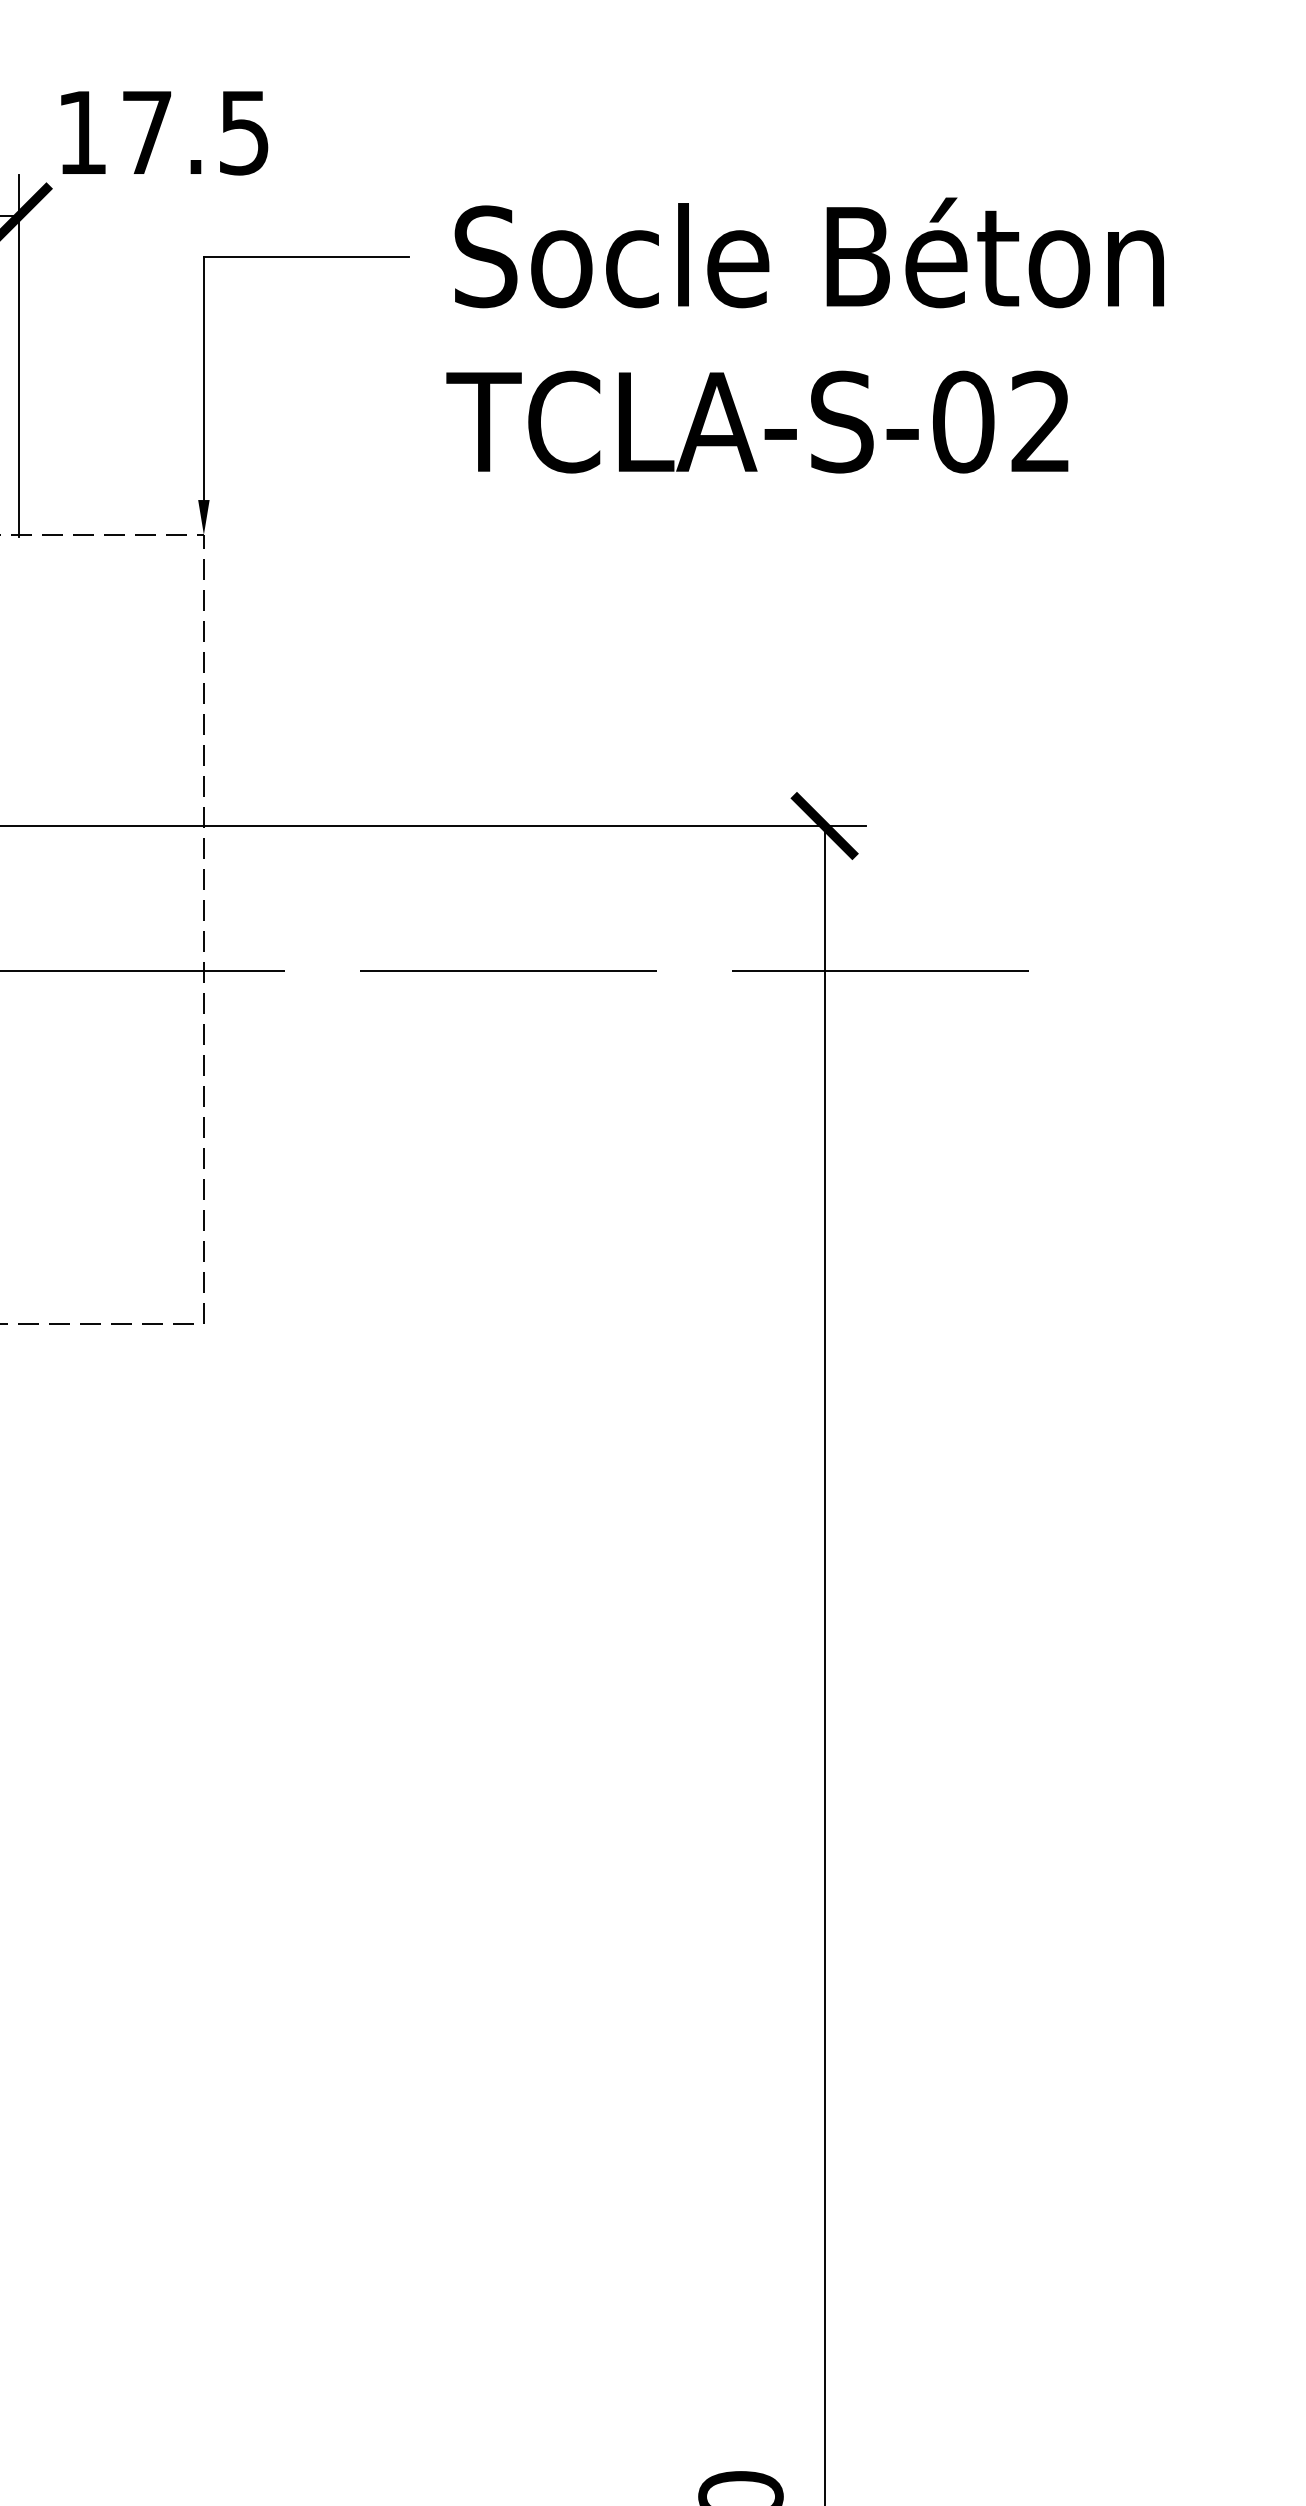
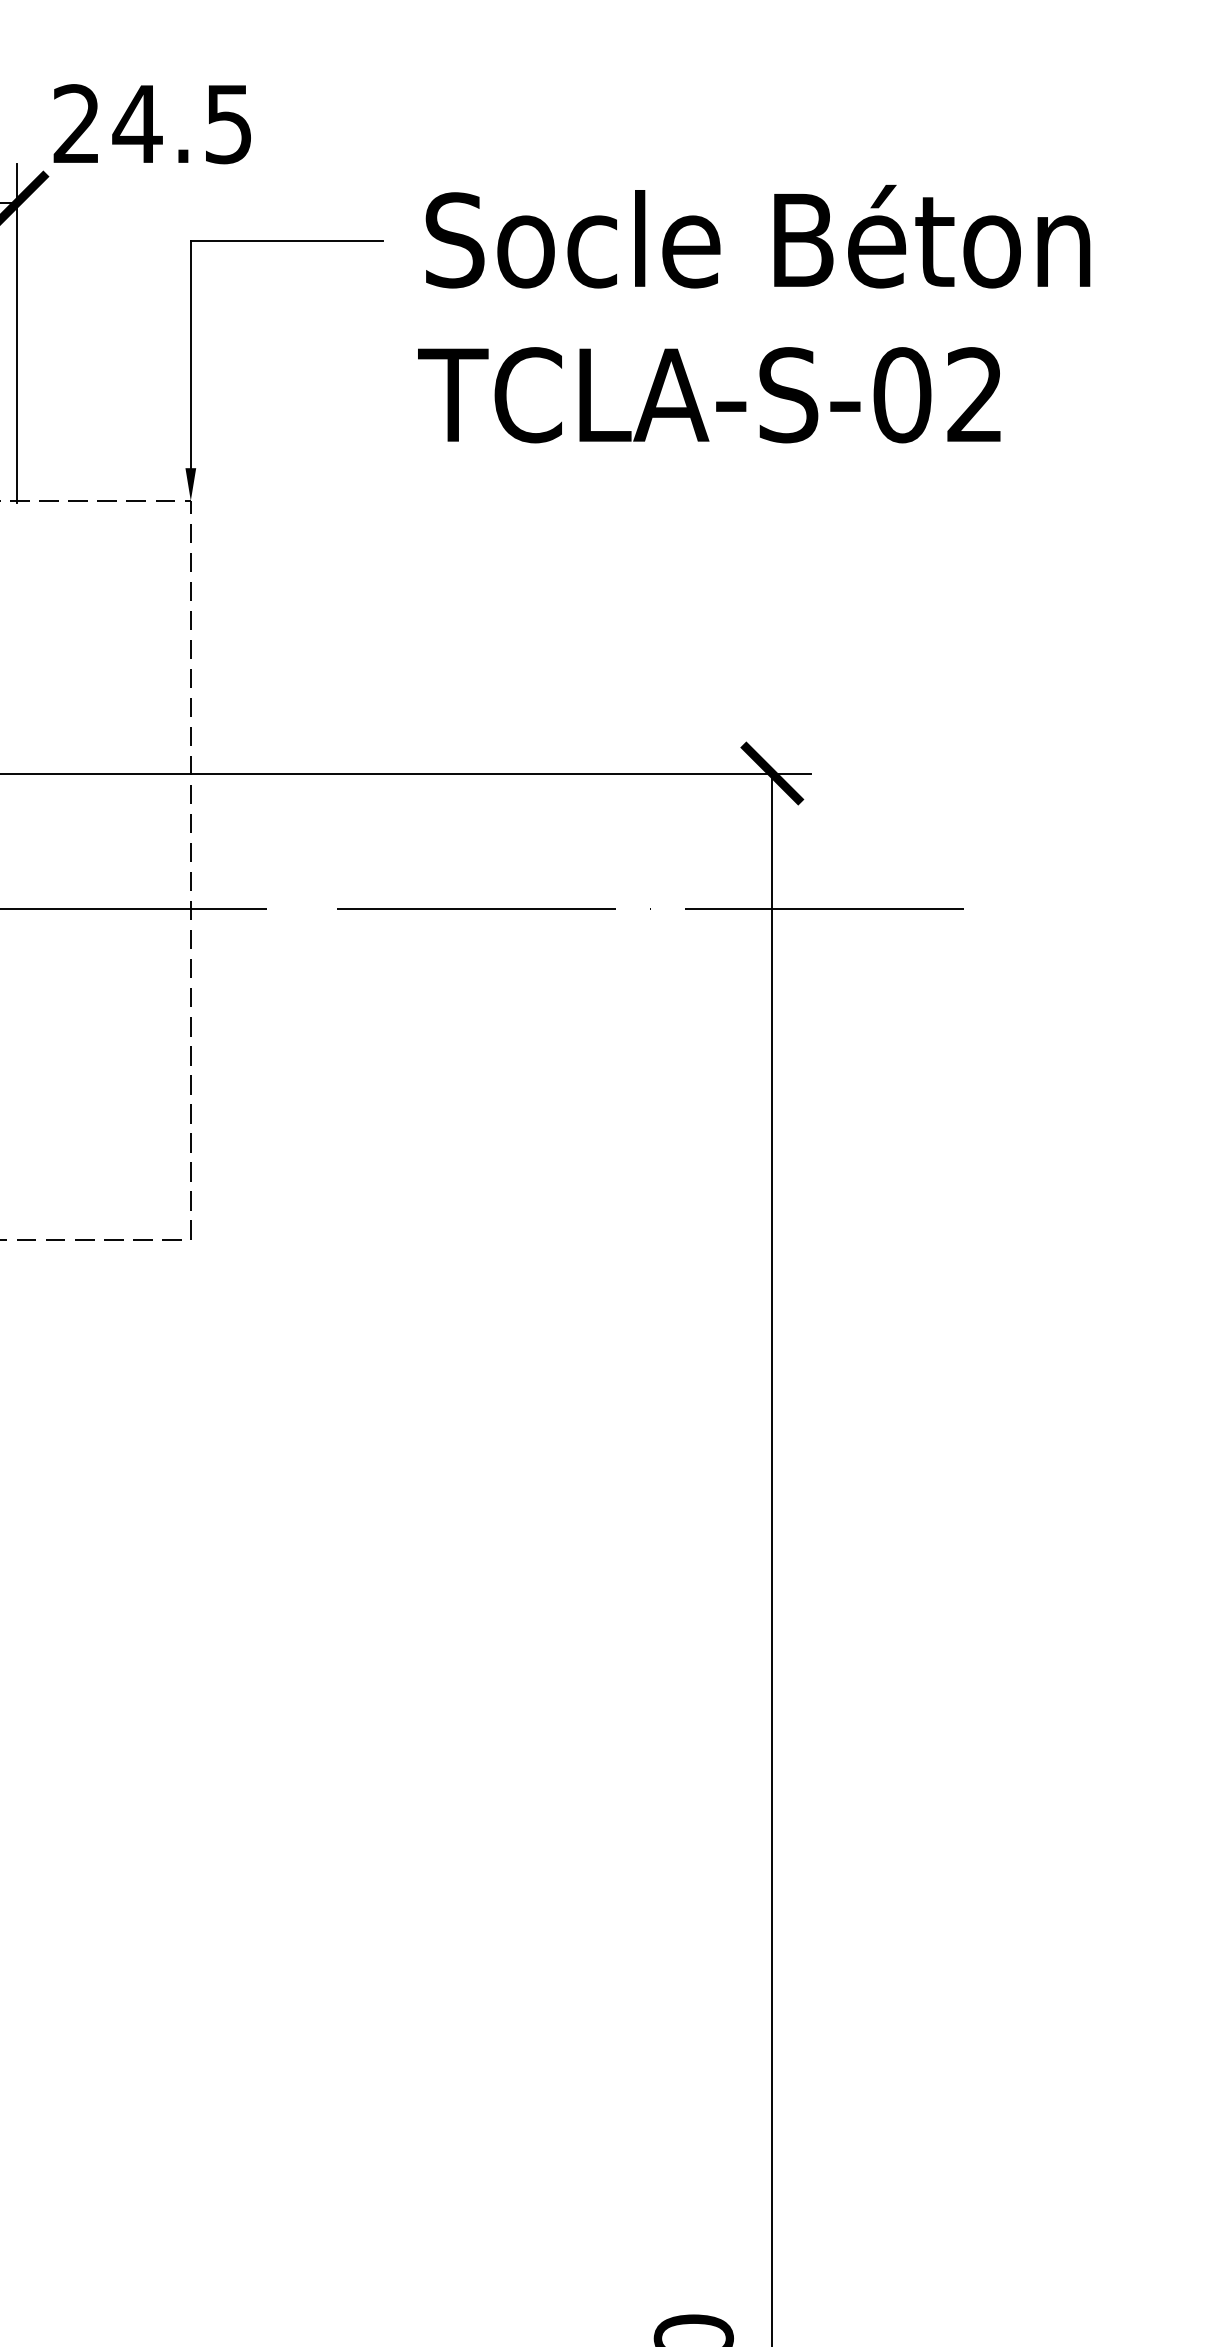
text: (115, 131) -> (108, 122), 17.5 -> 24.5

